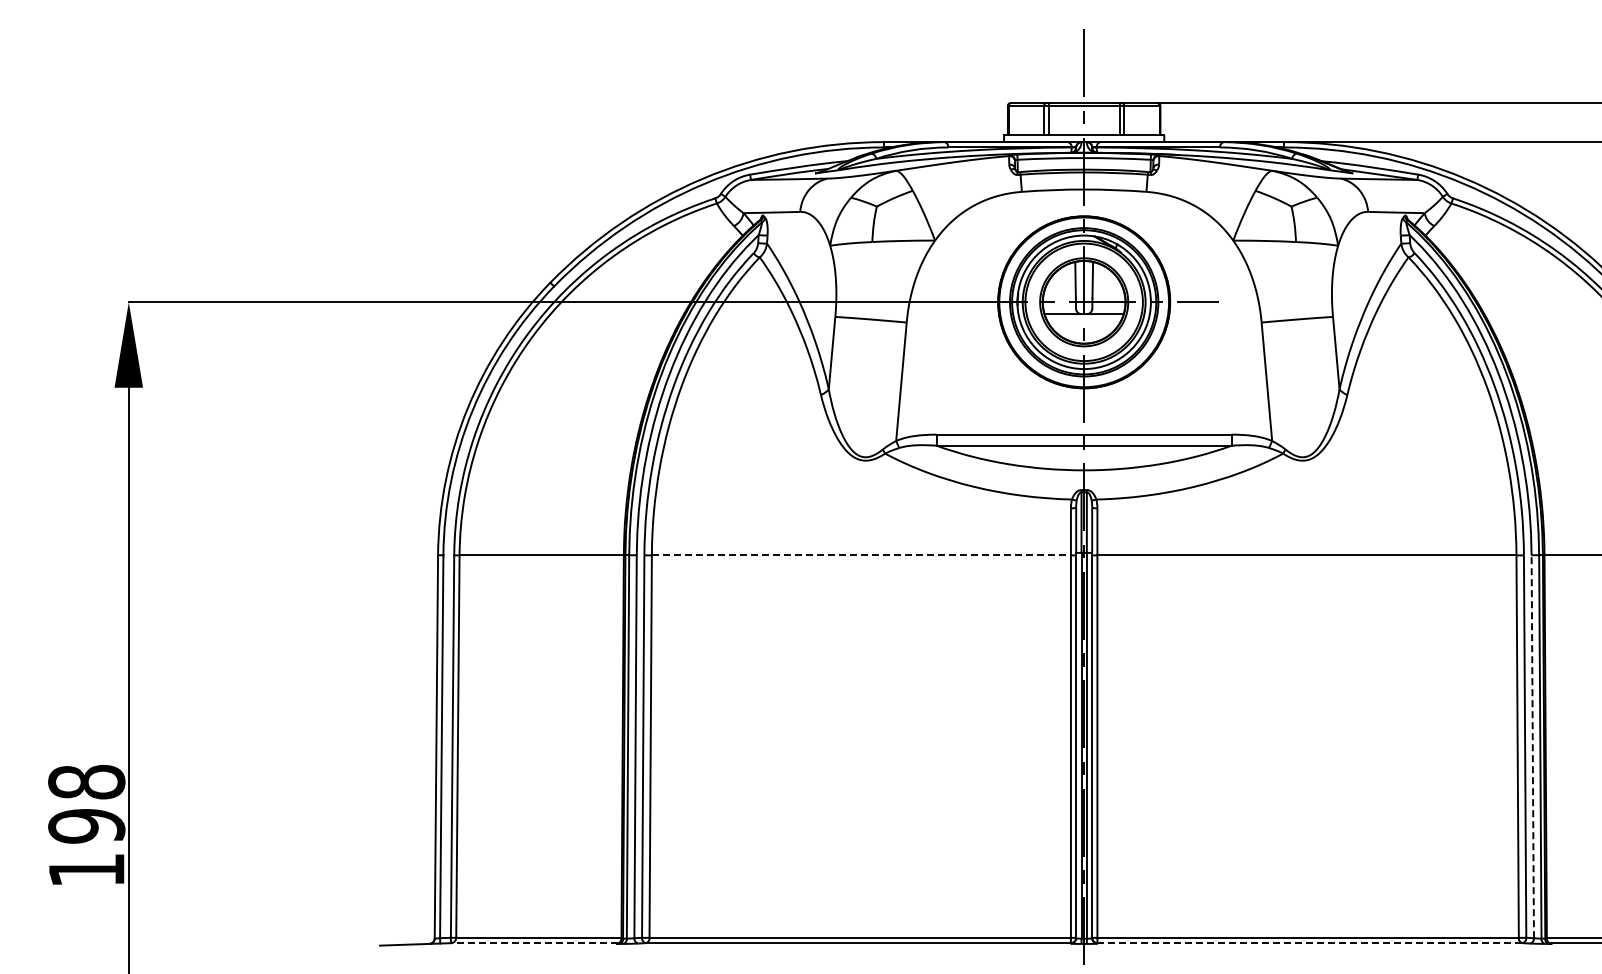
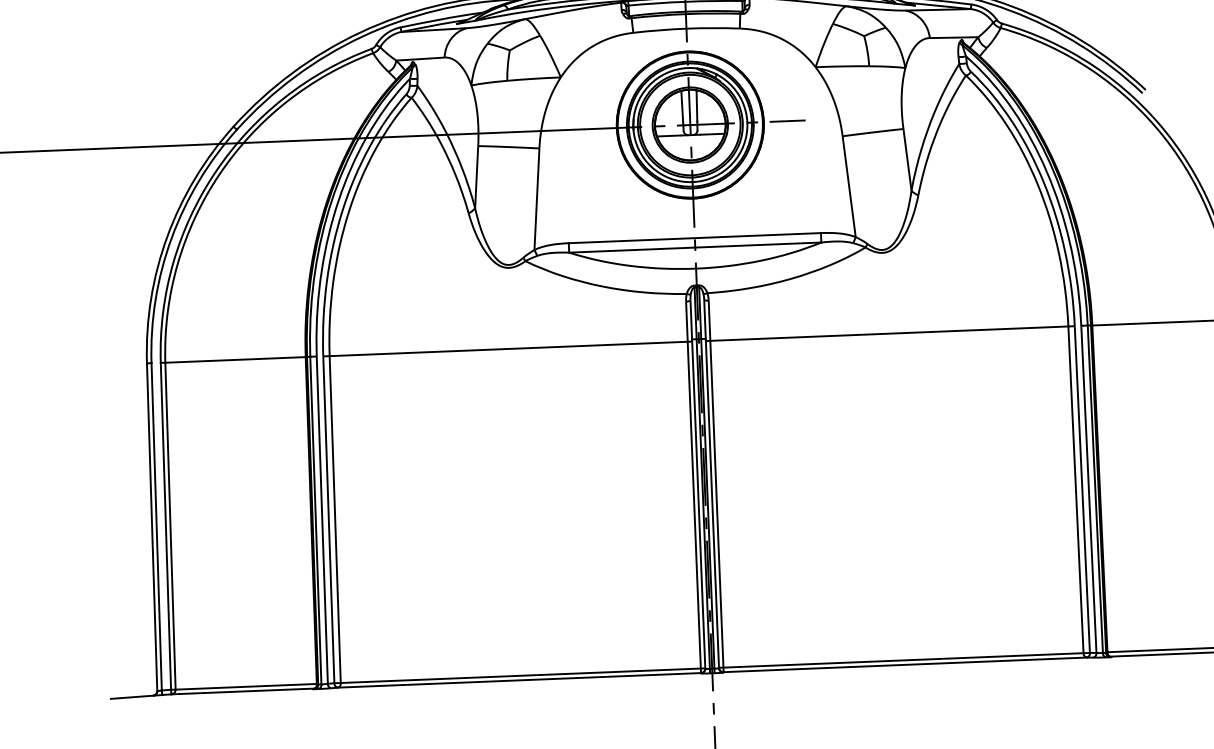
line: (861, 555) -> (508, 349), dashed -> solid
line: (1532, 746) -> (1088, 489), dashed -> solid
line: (534, 943) -> (242, 691), dashed -> solid
line: (1309, 943) -> (904, 665), dashed -> solid

